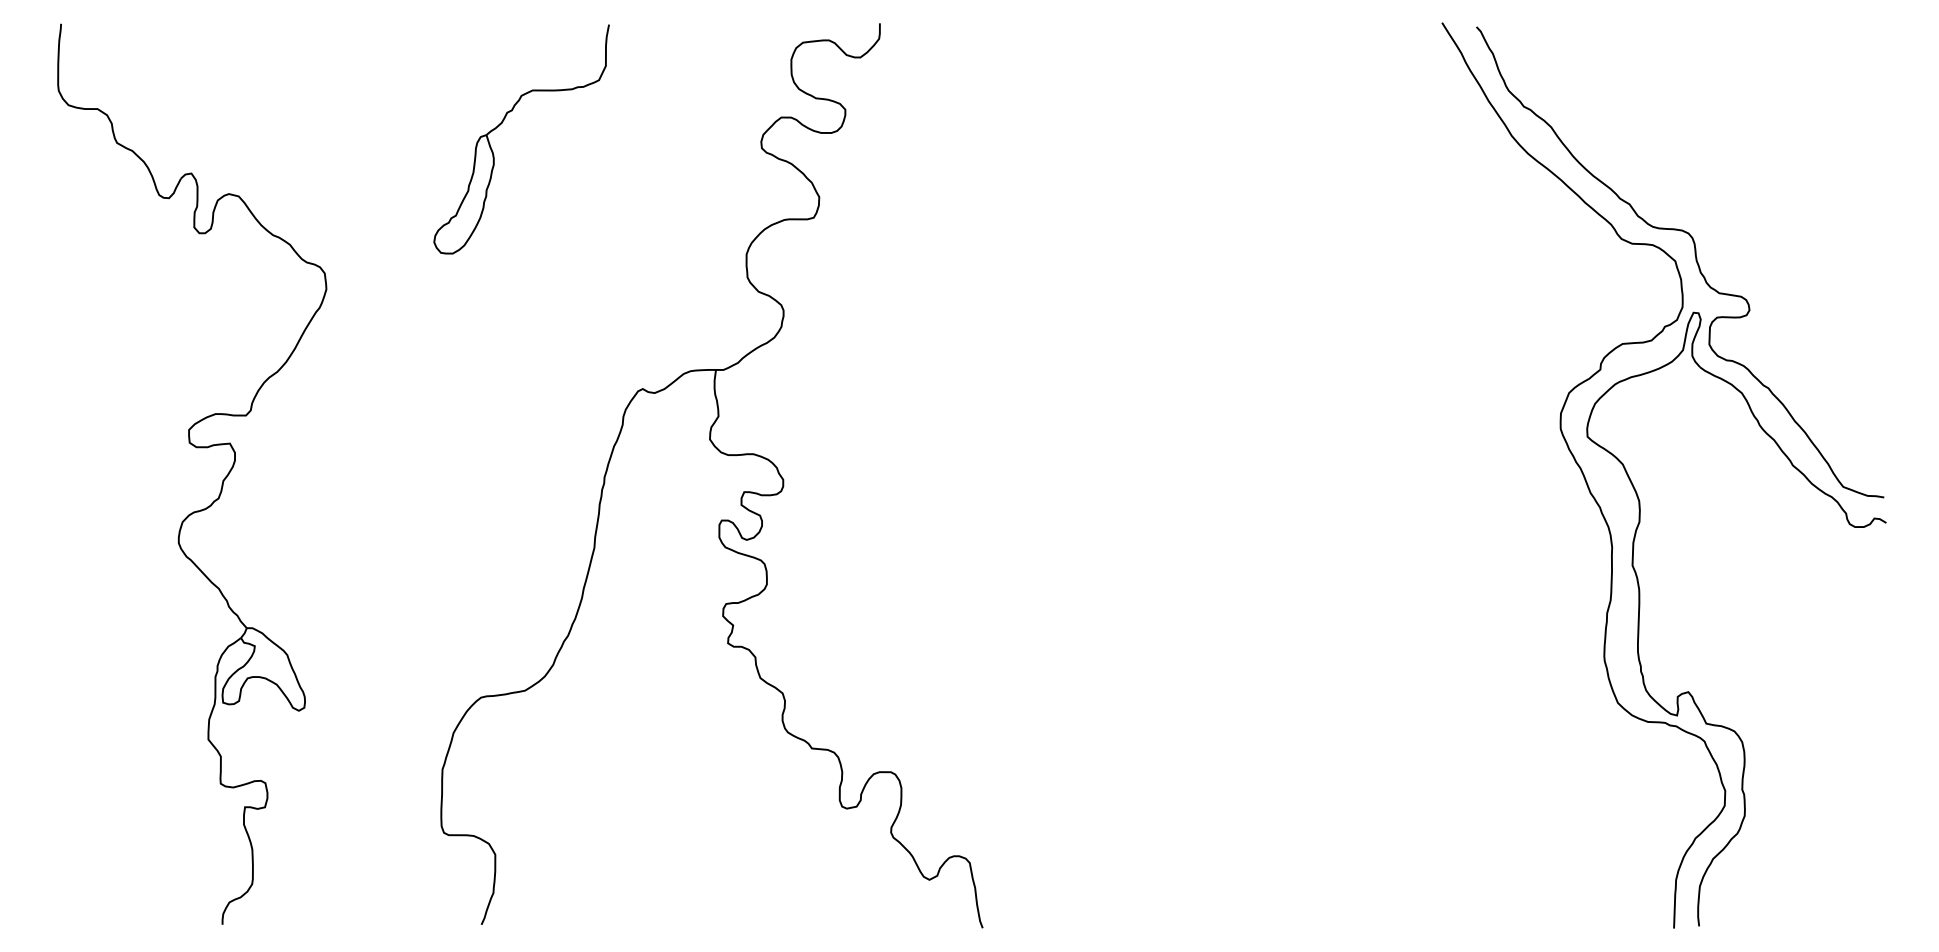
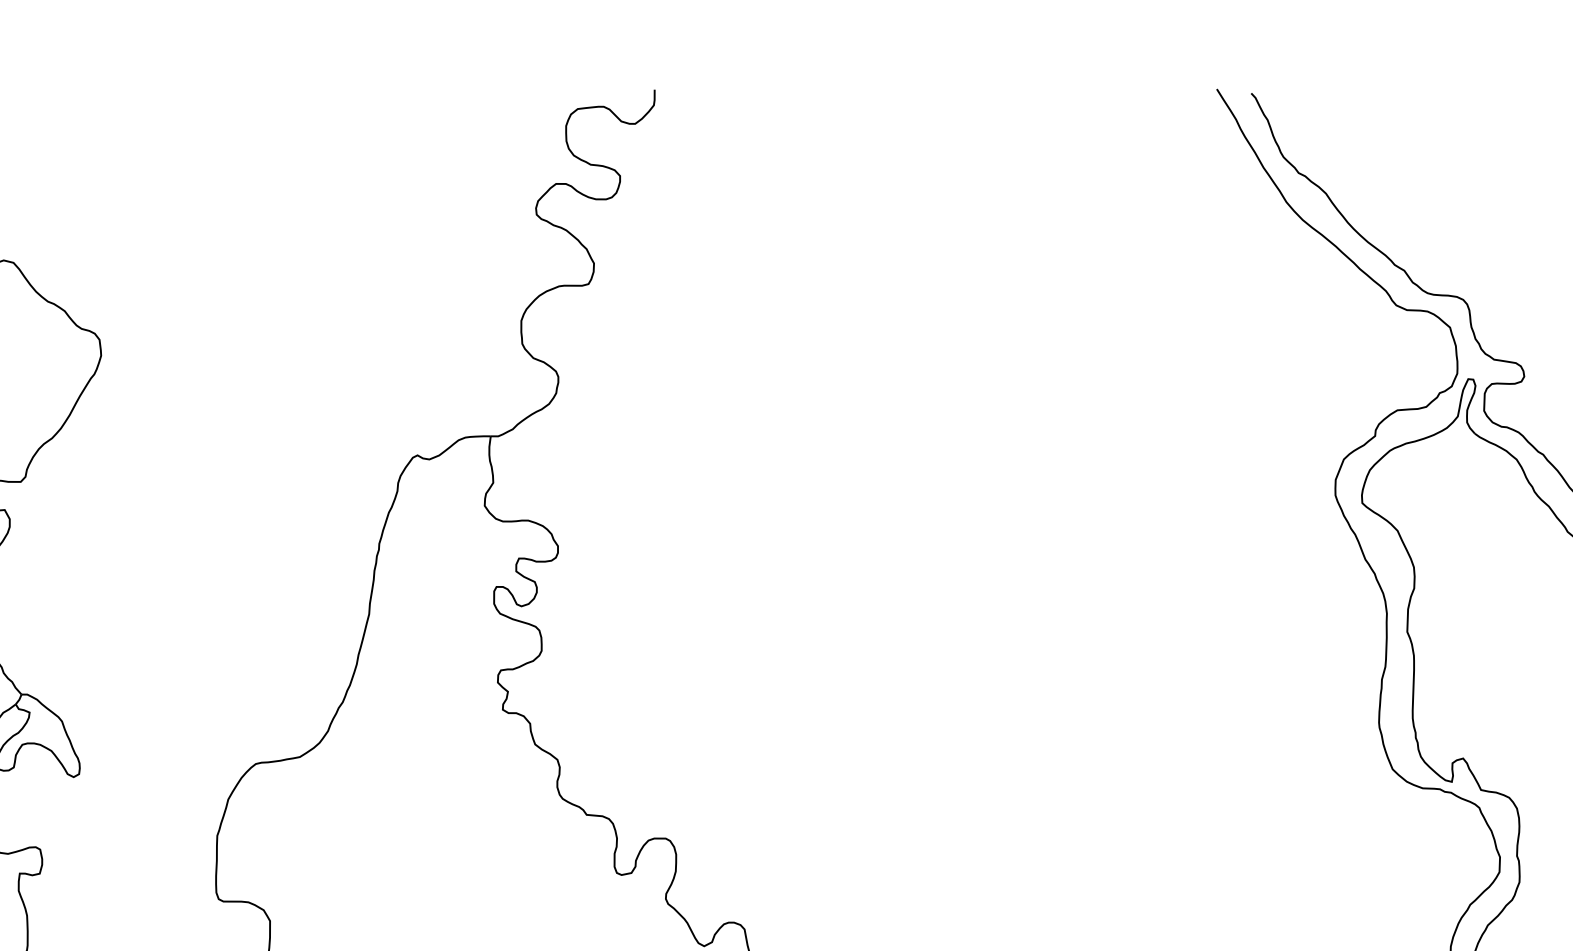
part: (503, 122) -> (278, 188), removed

